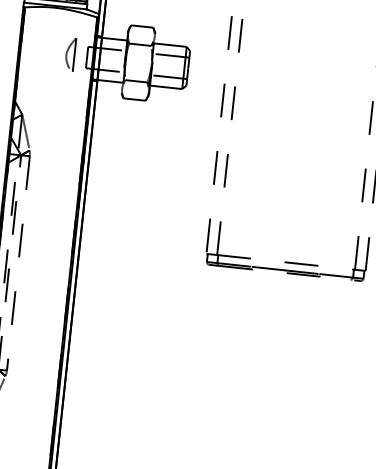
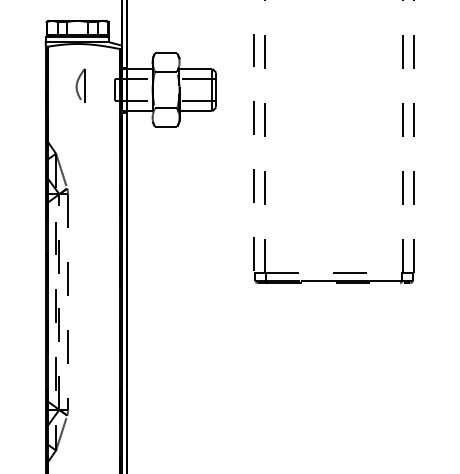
part: (70, 54) -> (80, 85), moved

